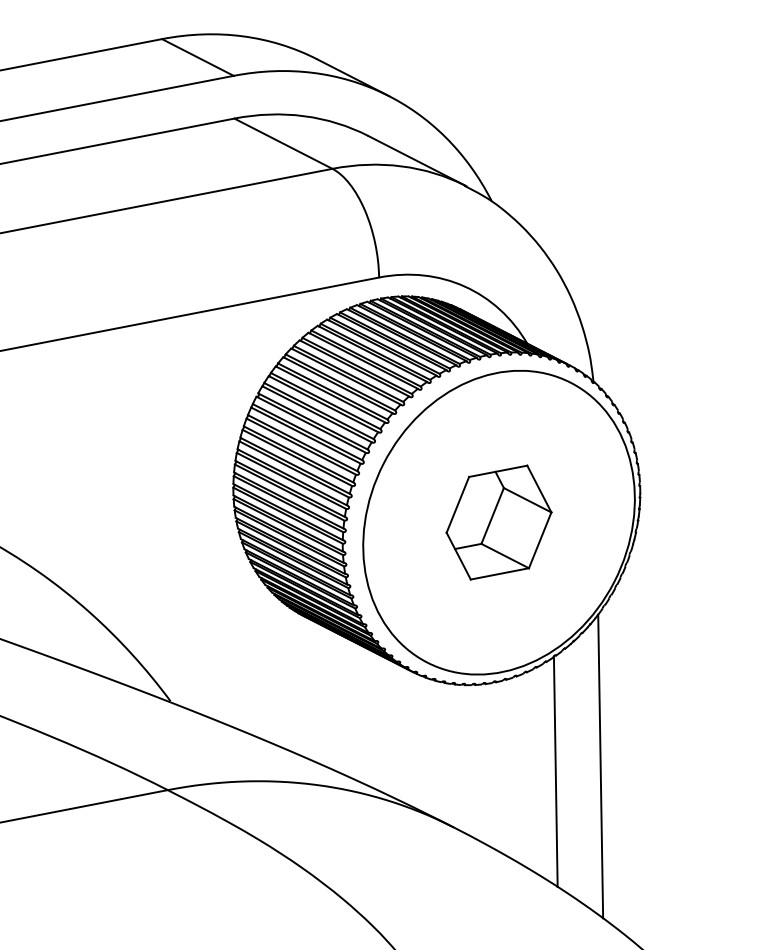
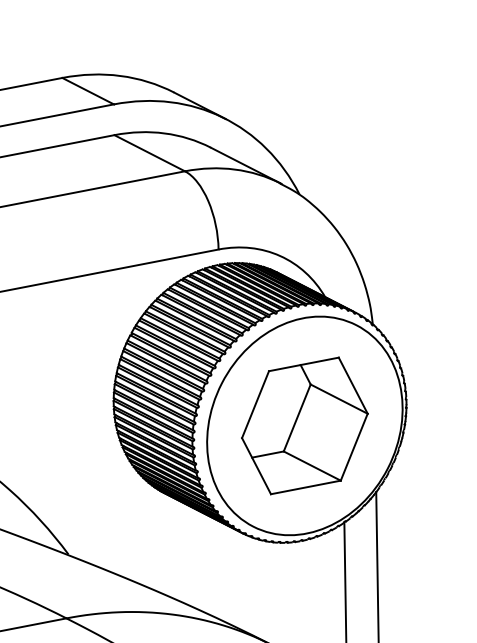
part: (498, 522) -> (304, 425), size x1.67

